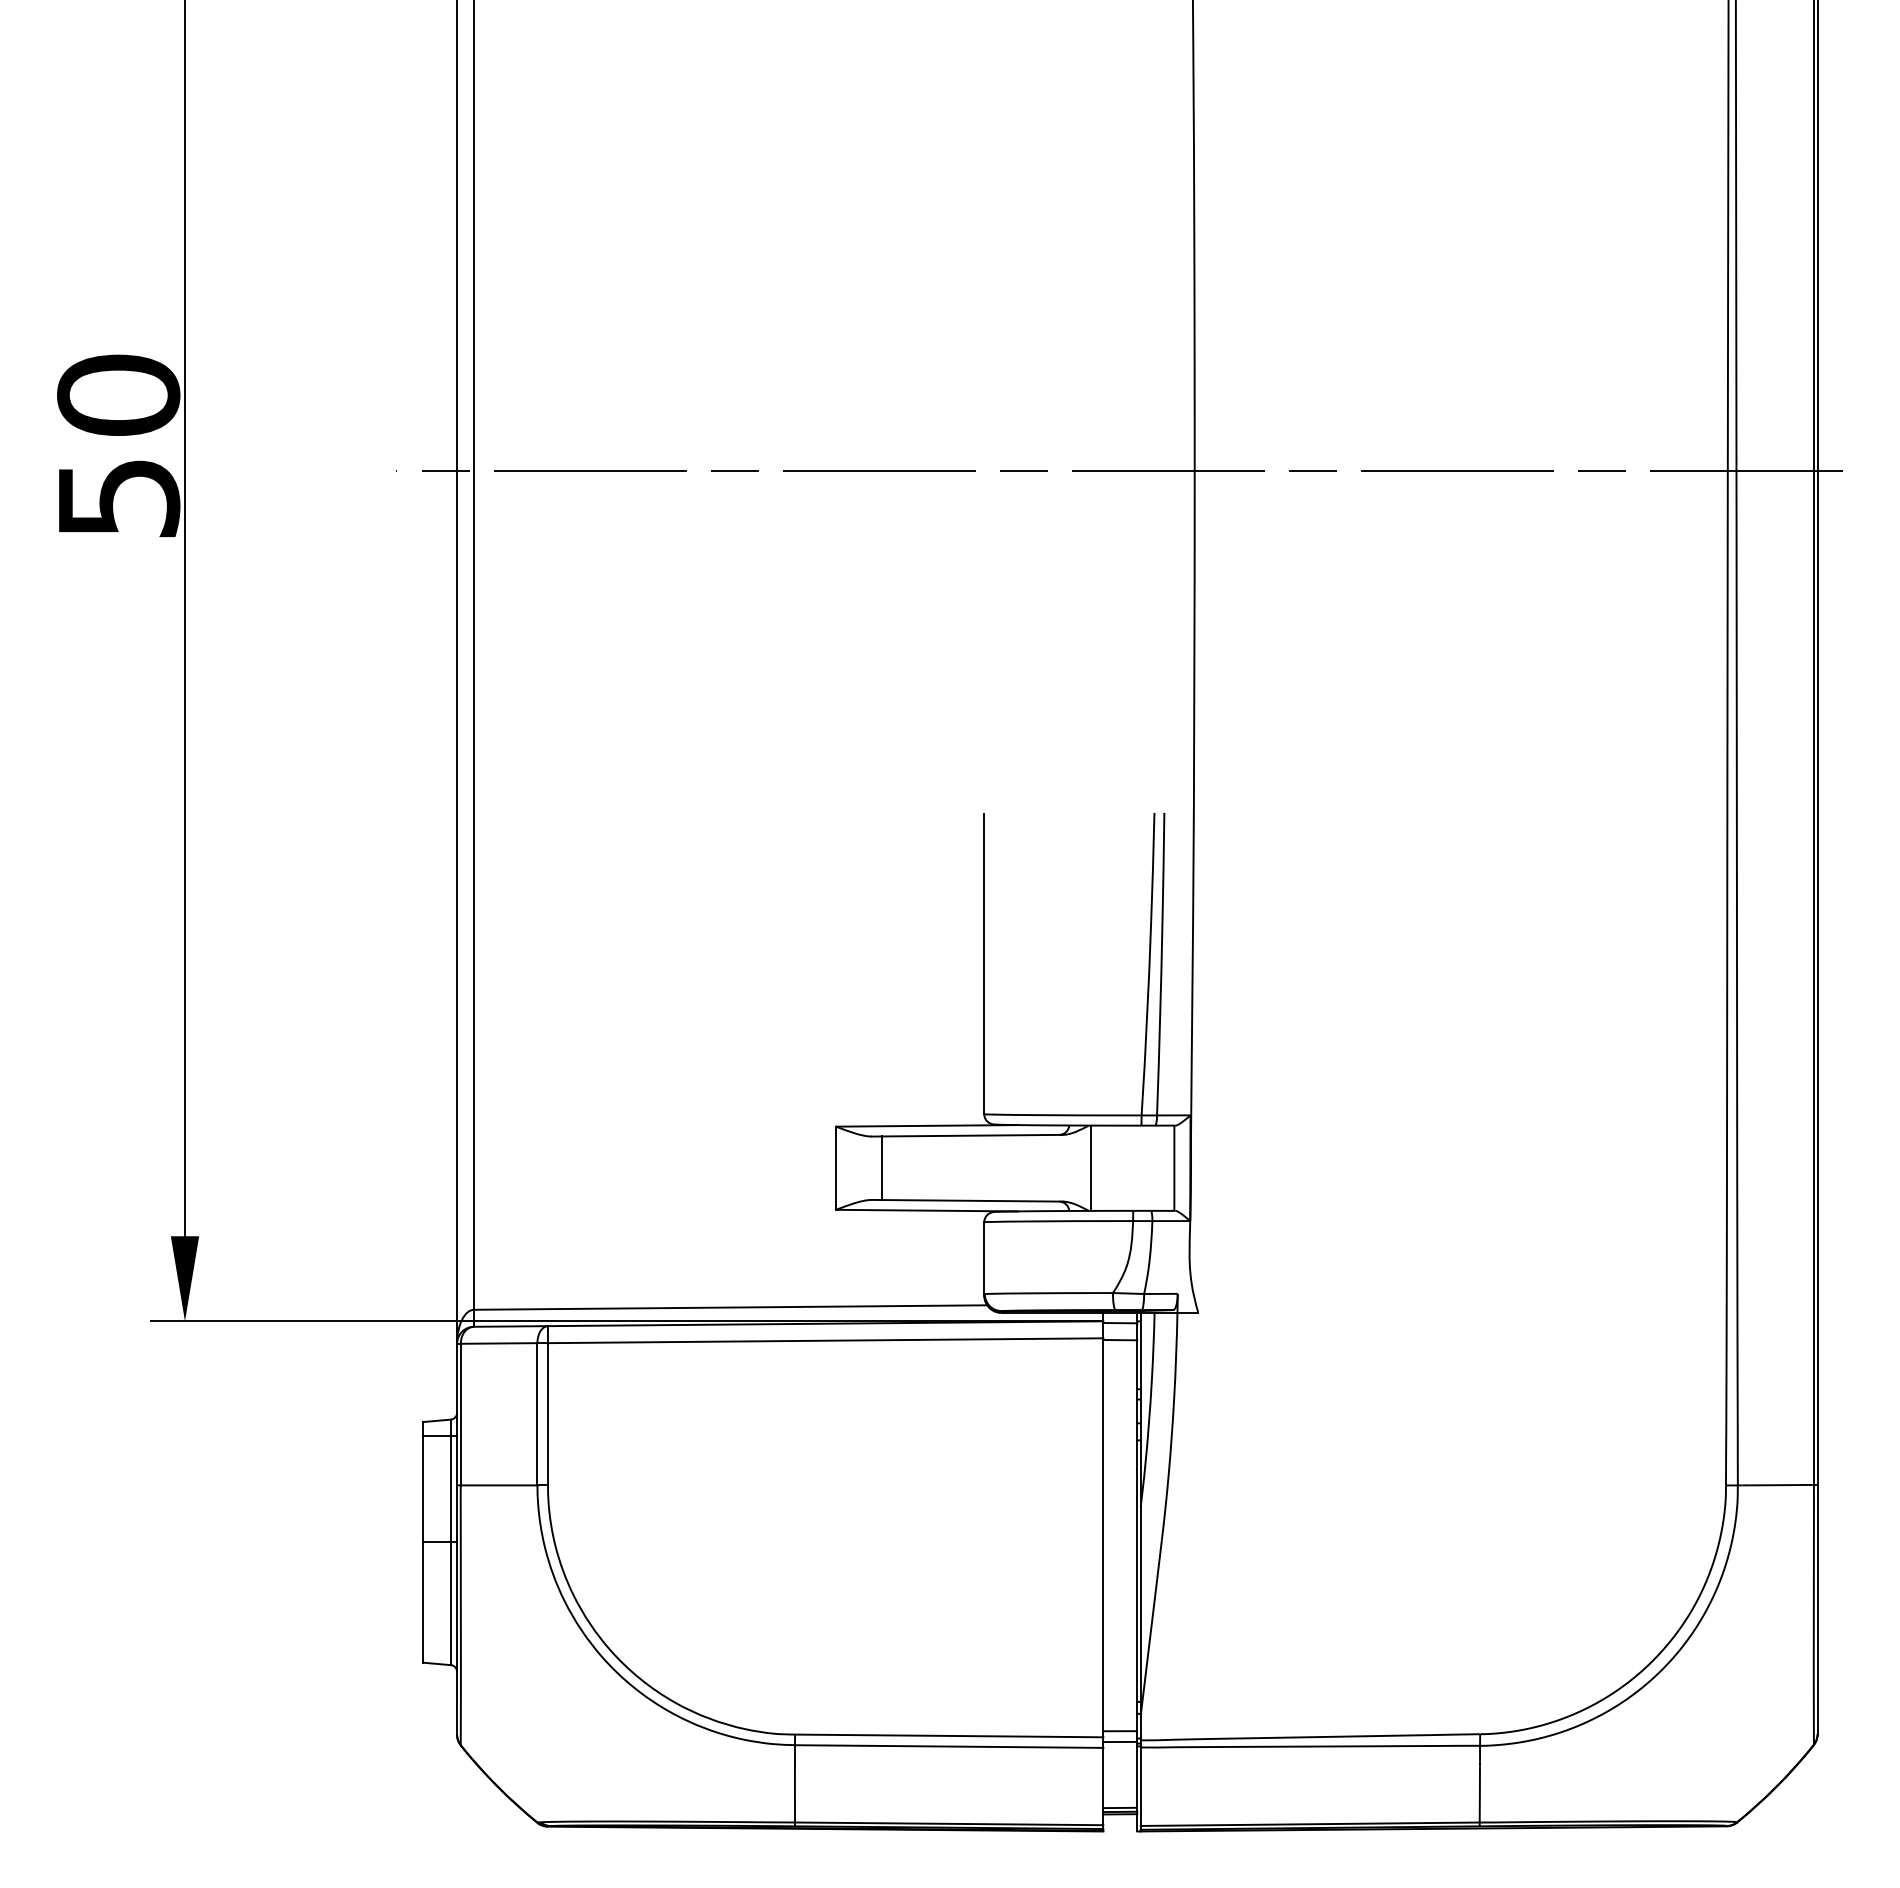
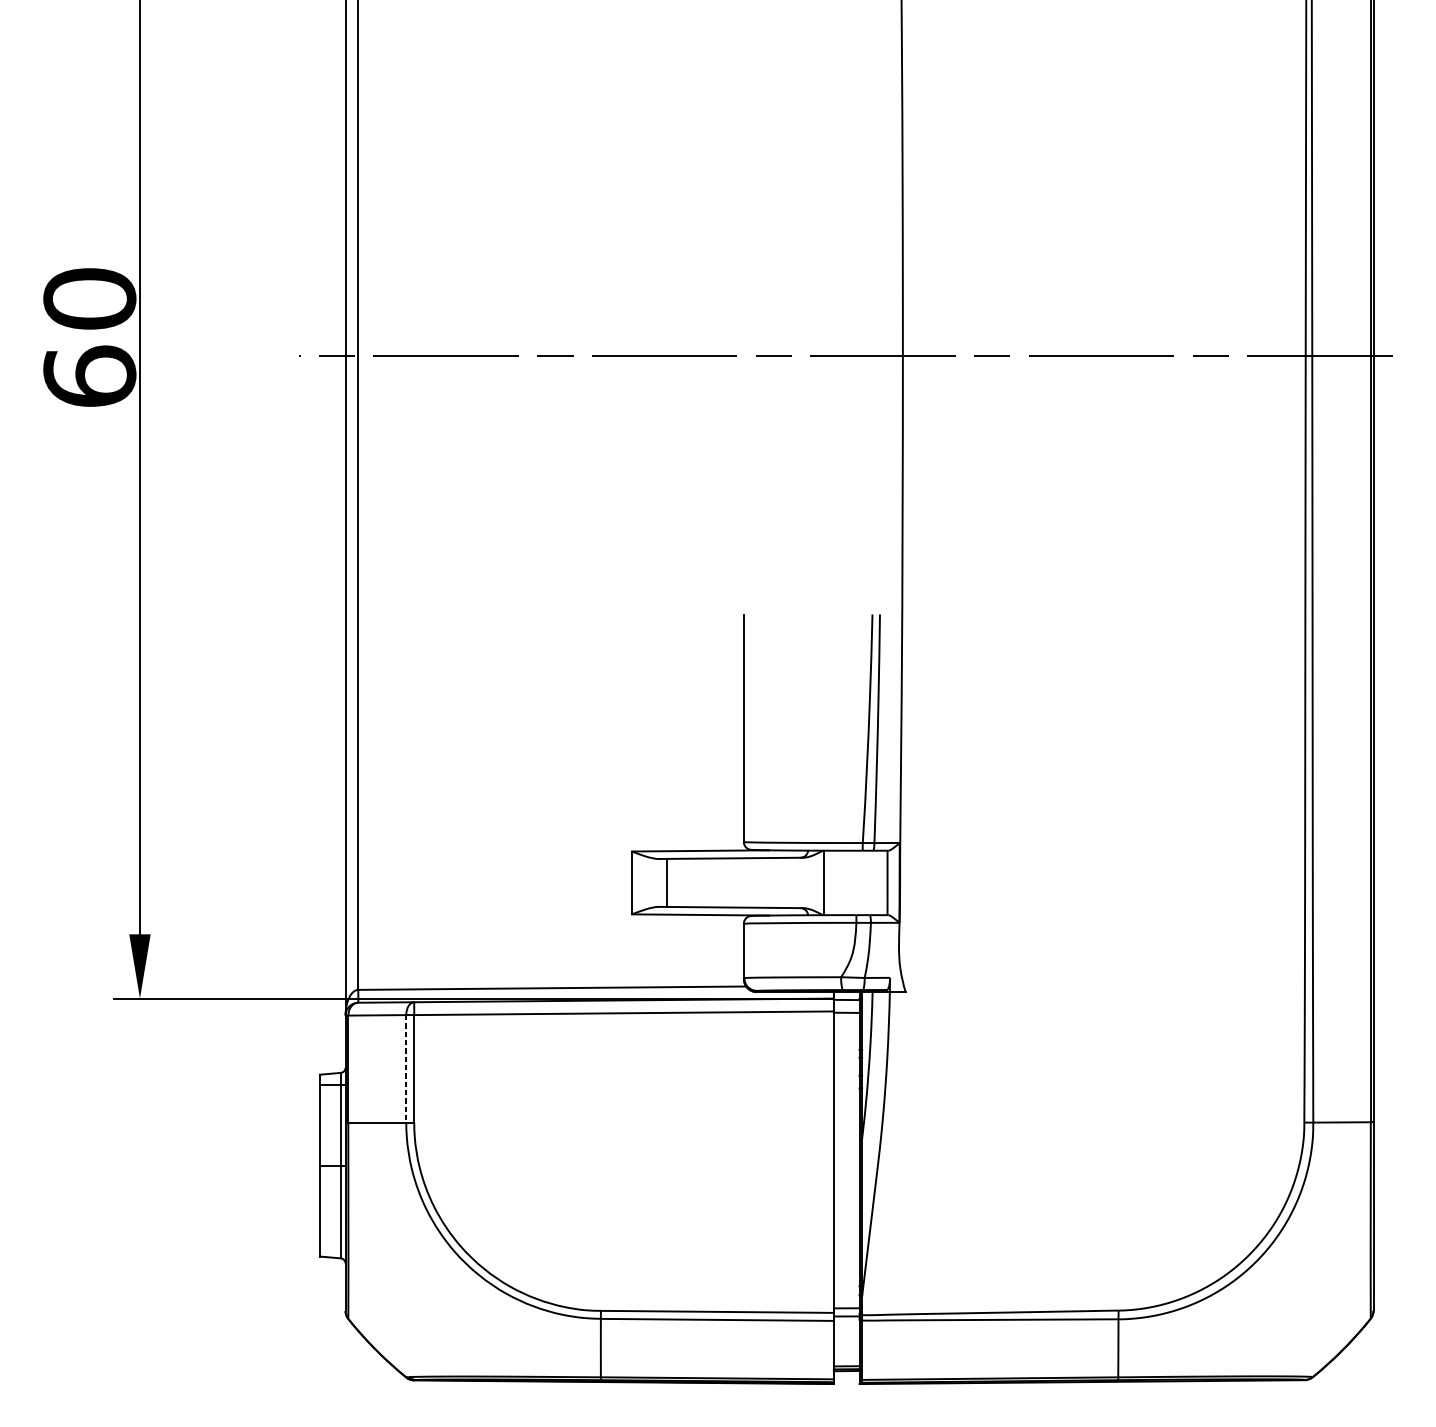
text: (118, 497) -> (89, 376), 50 -> 60
line: (537, 1414) -> (406, 1069), solid -> dashed

